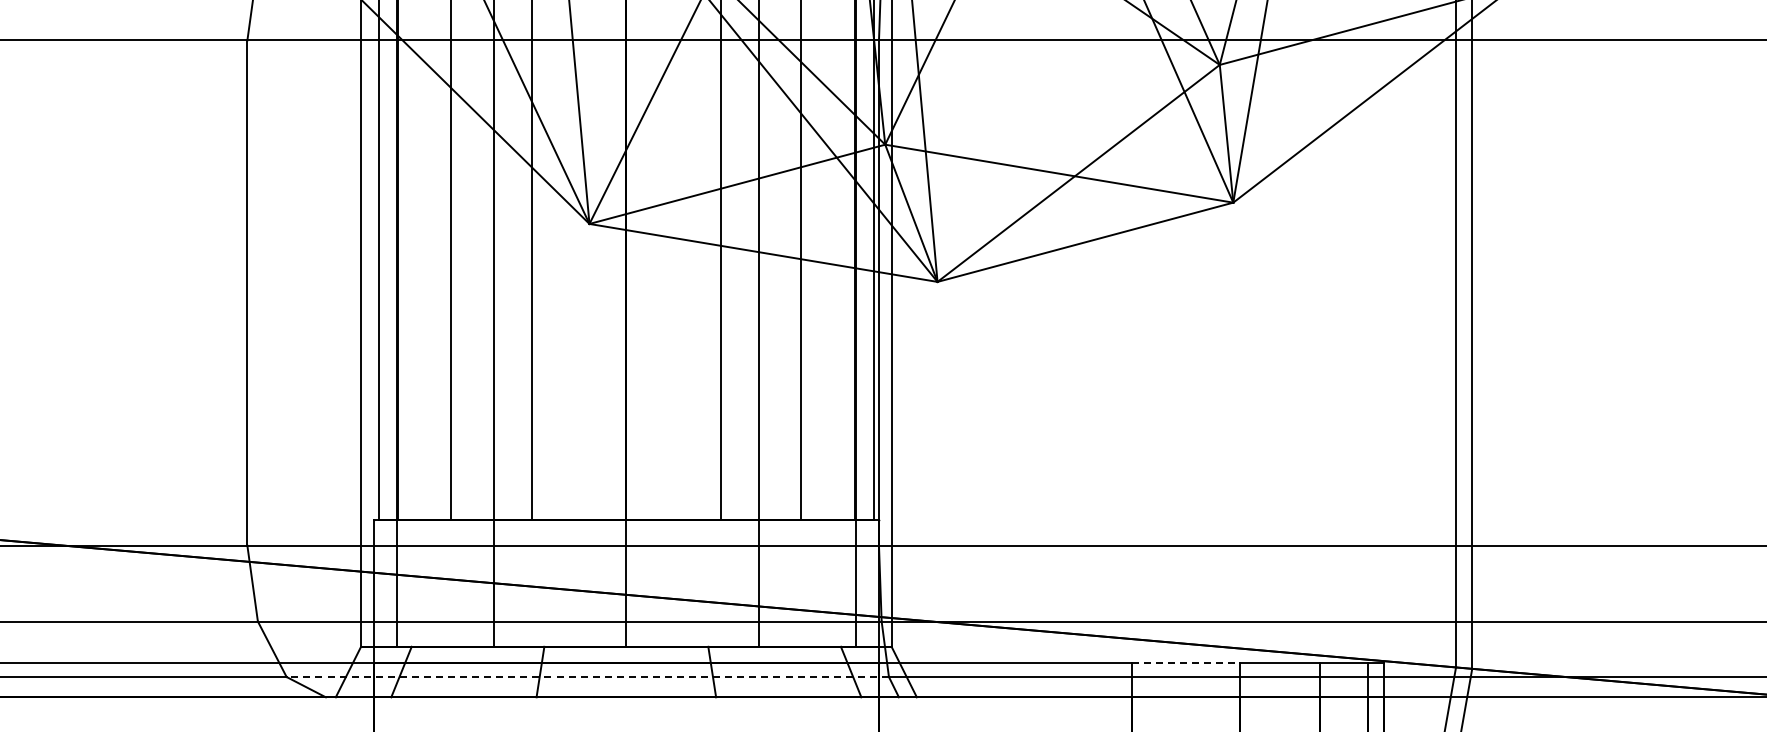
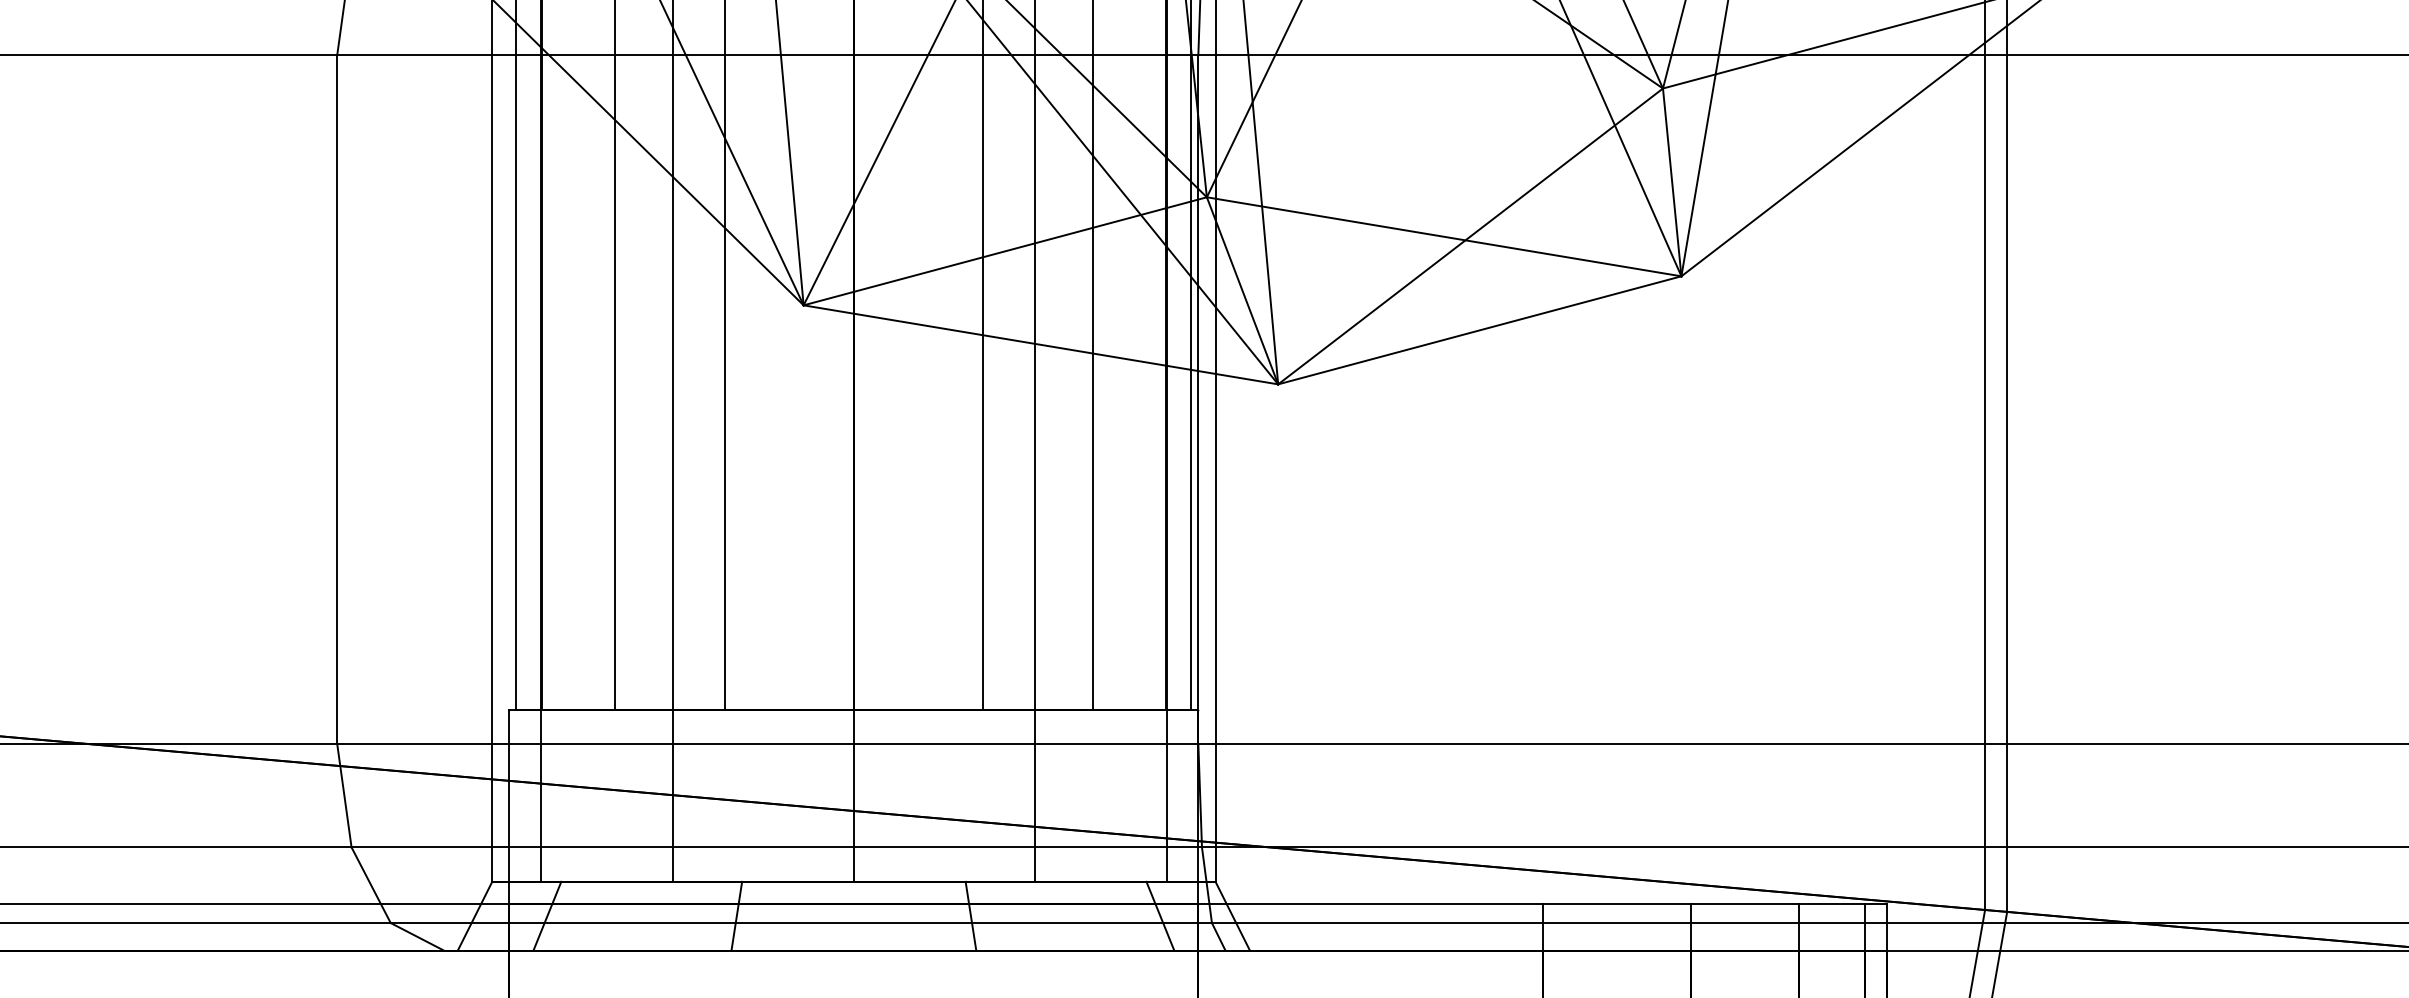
line: (1186, 663) -> (1617, 904), dashed -> solid
line: (587, 677) -> (800, 923), dashed -> solid

